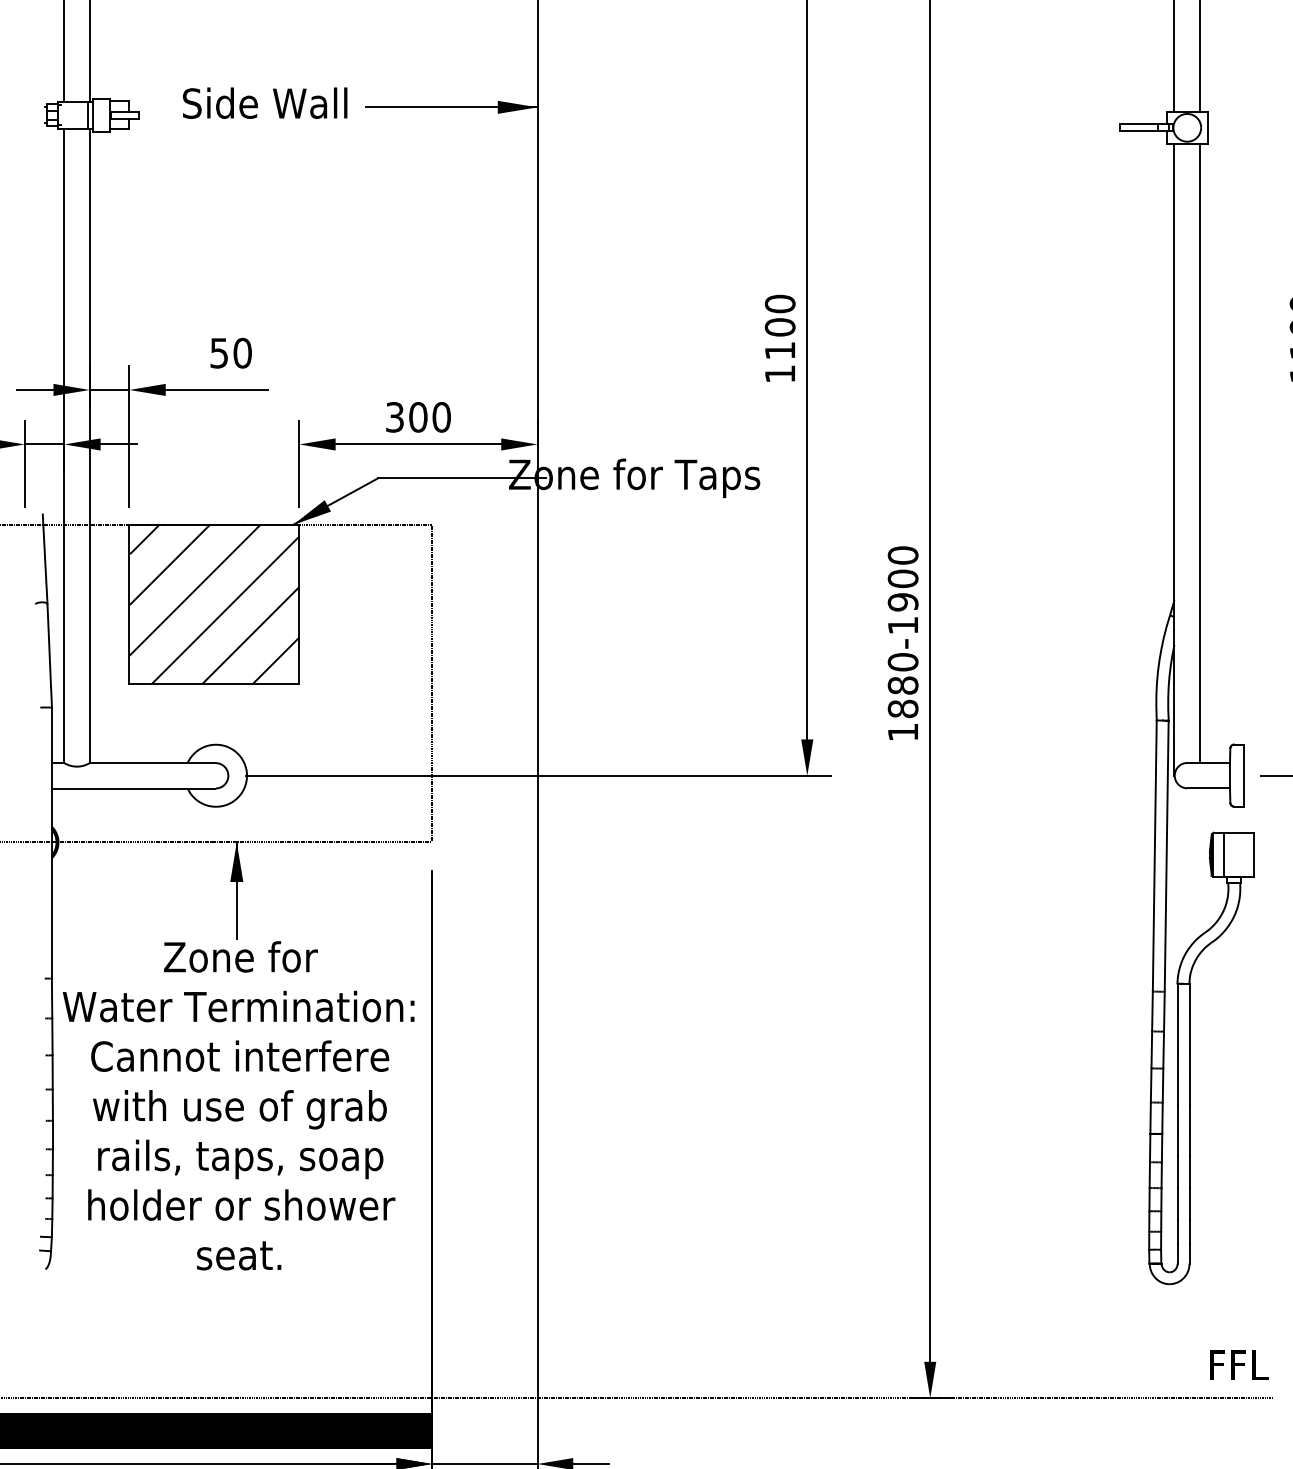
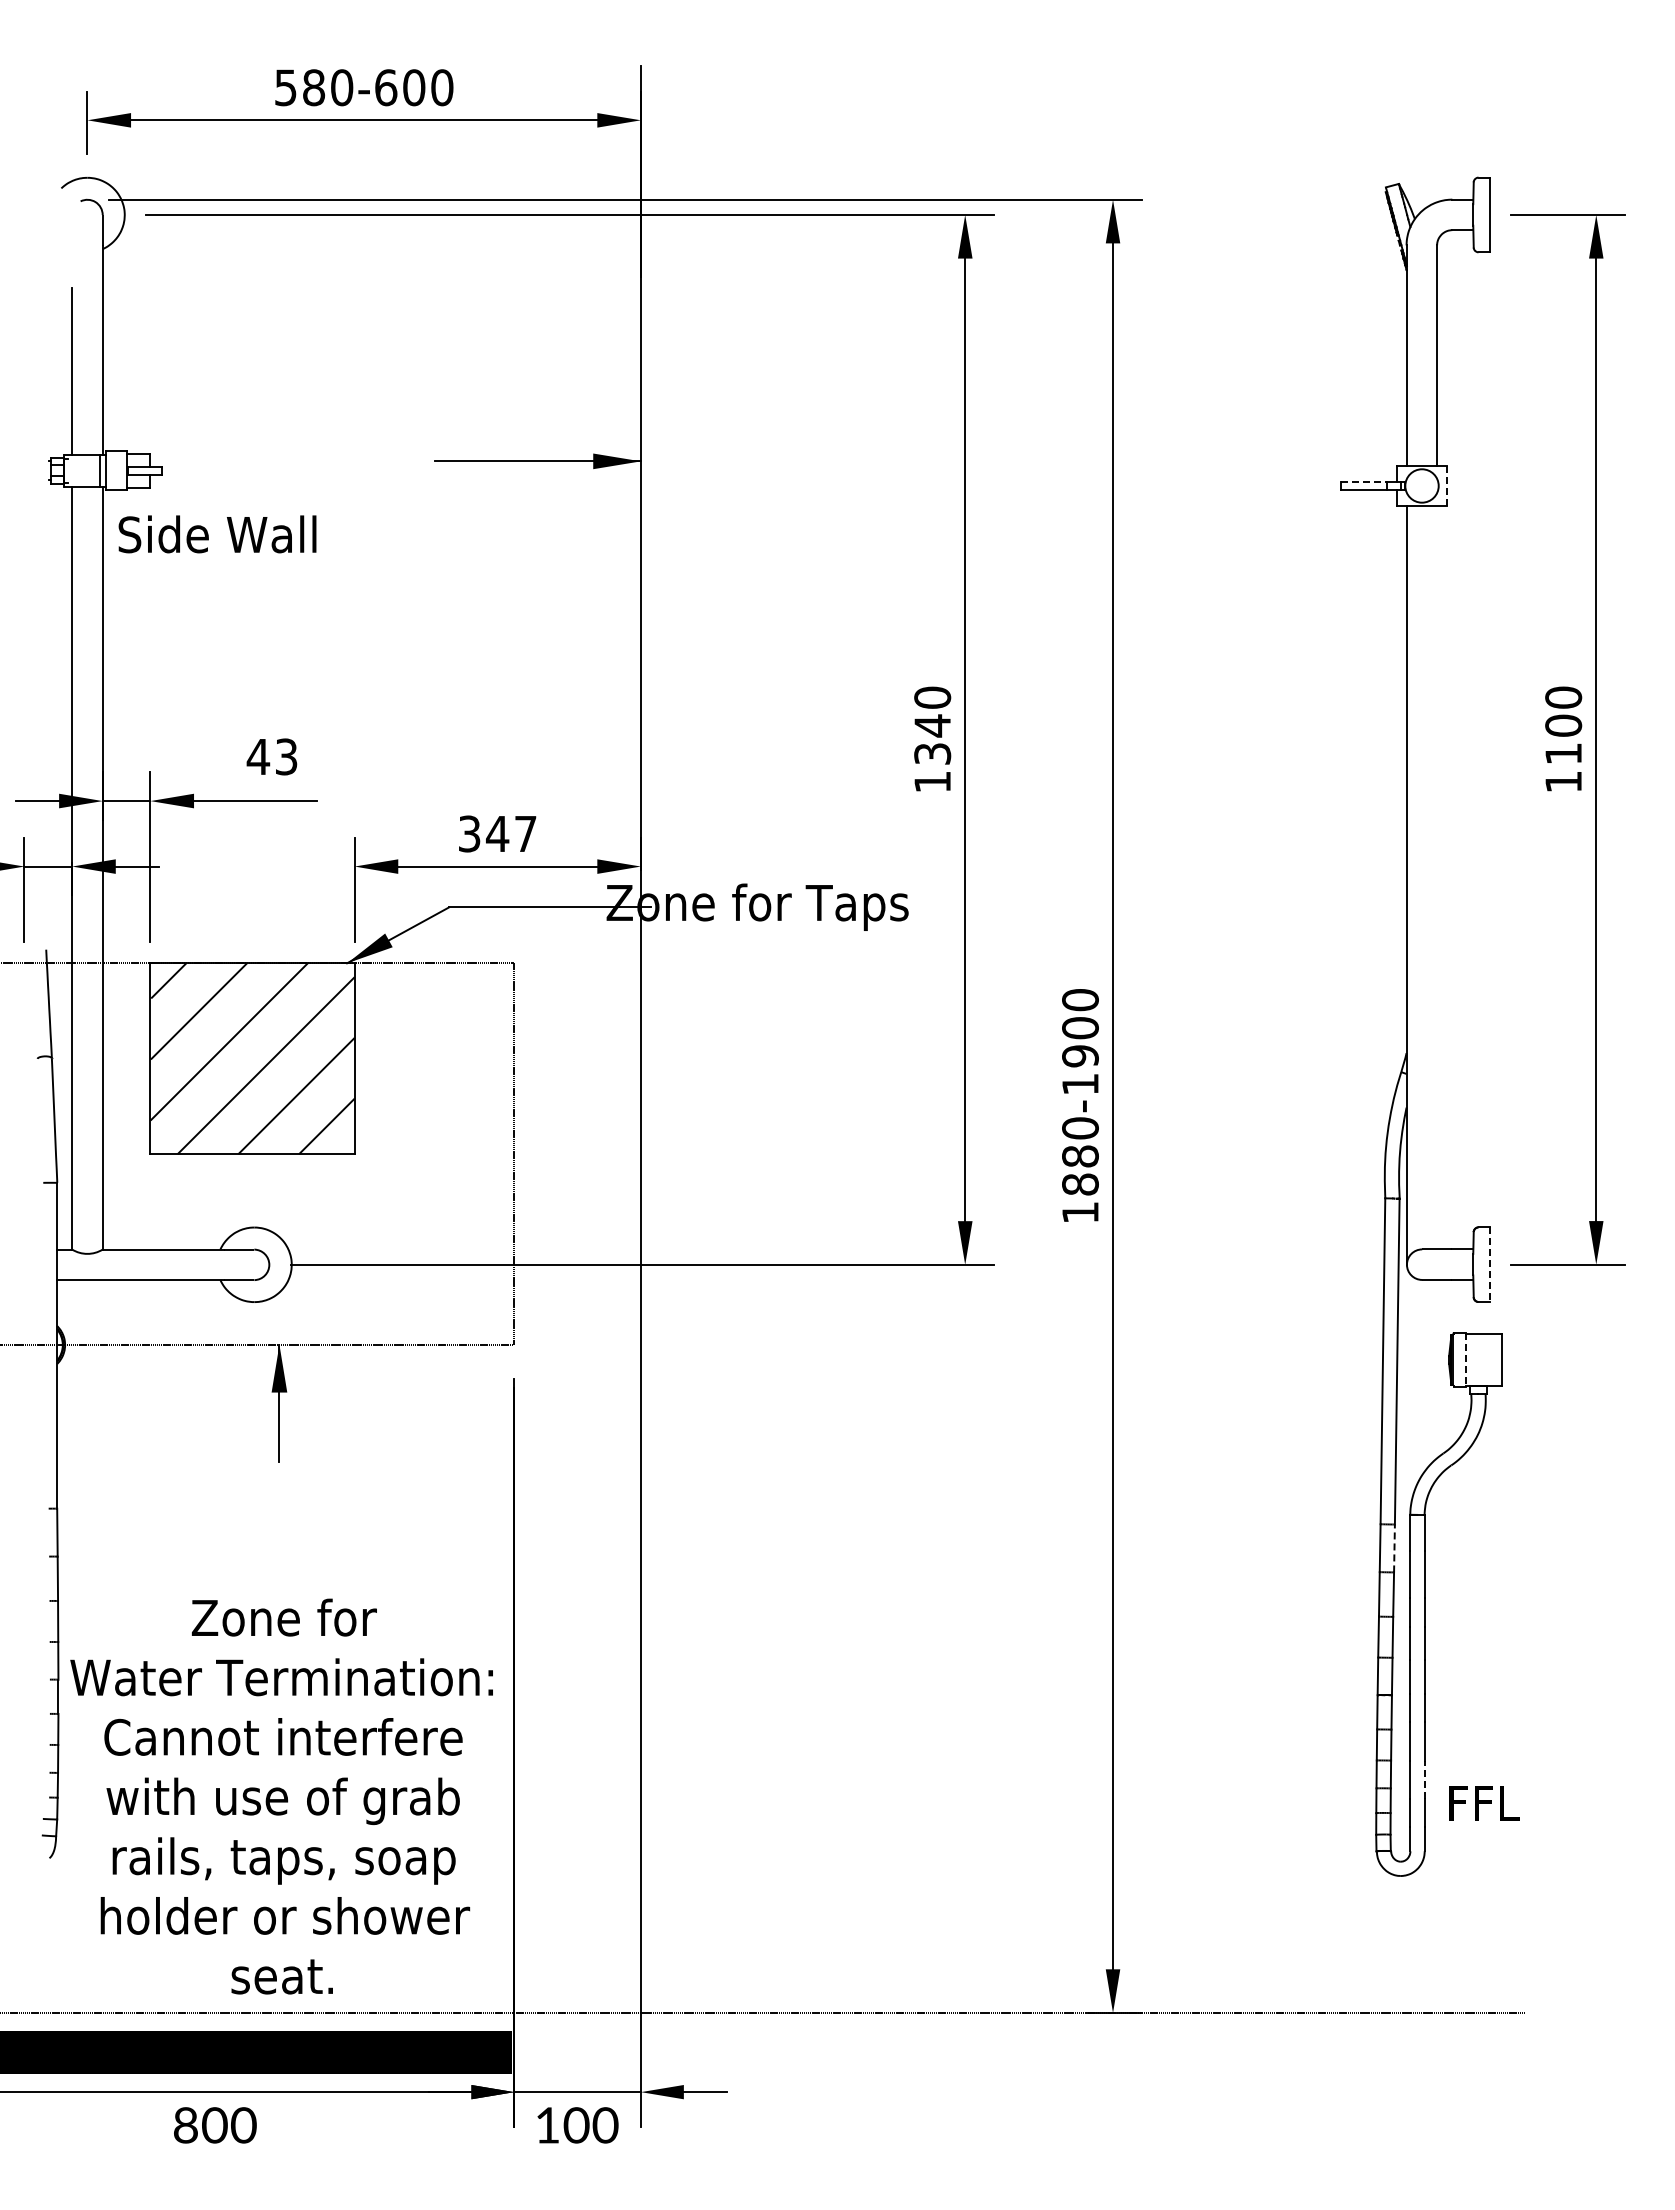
text: (265, 103) -> (217, 534), moved
line: (1138, 124) -> (1363, 481), solid -> dashed
line: (1207, 127) -> (1446, 485), solid -> dashed
text: (780, 338) -> (932, 739), 1100 -> 1340
text: (230, 352) -> (271, 756), 50 -> 43
text: (429, 416) -> (511, 833), 300 -> 347
line: (1200, 453) -> (1437, 877), removed
line: (1243, 776) -> (1489, 1265), solid -> dashed
line: (1223, 855) -> (1465, 1360), solid -> dashed
line: (1164, 1010) -> (1394, 1547), solid -> dashed
text: (238, 1105) -> (281, 1796), moved
line: (1189, 1203) -> (1424, 1779), solid -> dashed
text: (1239, 1365) -> (1484, 1803), moved

